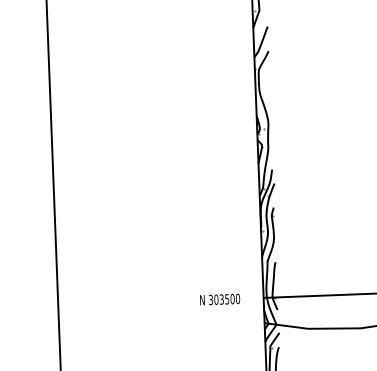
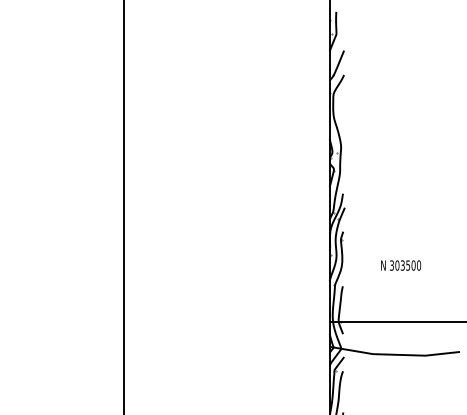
text: (220, 299) -> (401, 265), moved

